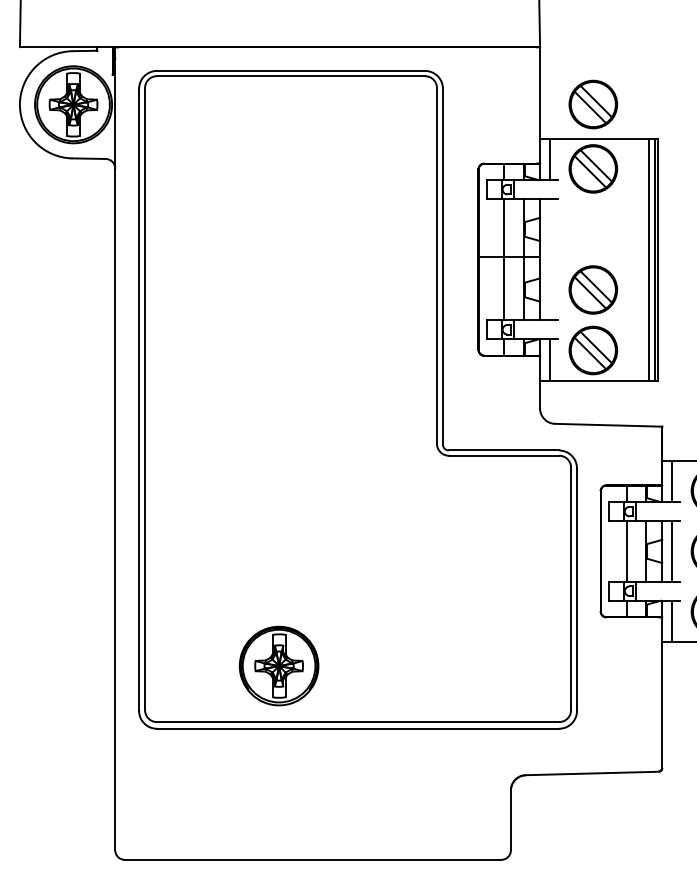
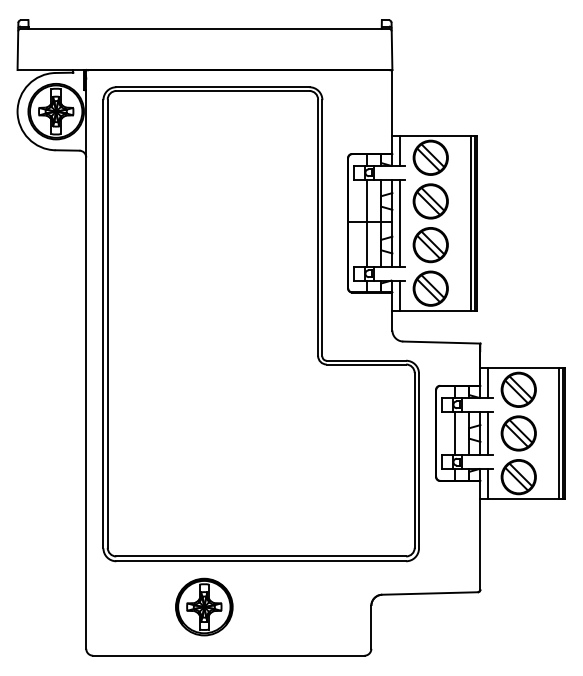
part: (592, 104) -> (430, 201), moved
line: (549, 258) -> (399, 222), added
part: (279, 665) -> (204, 606), moved

